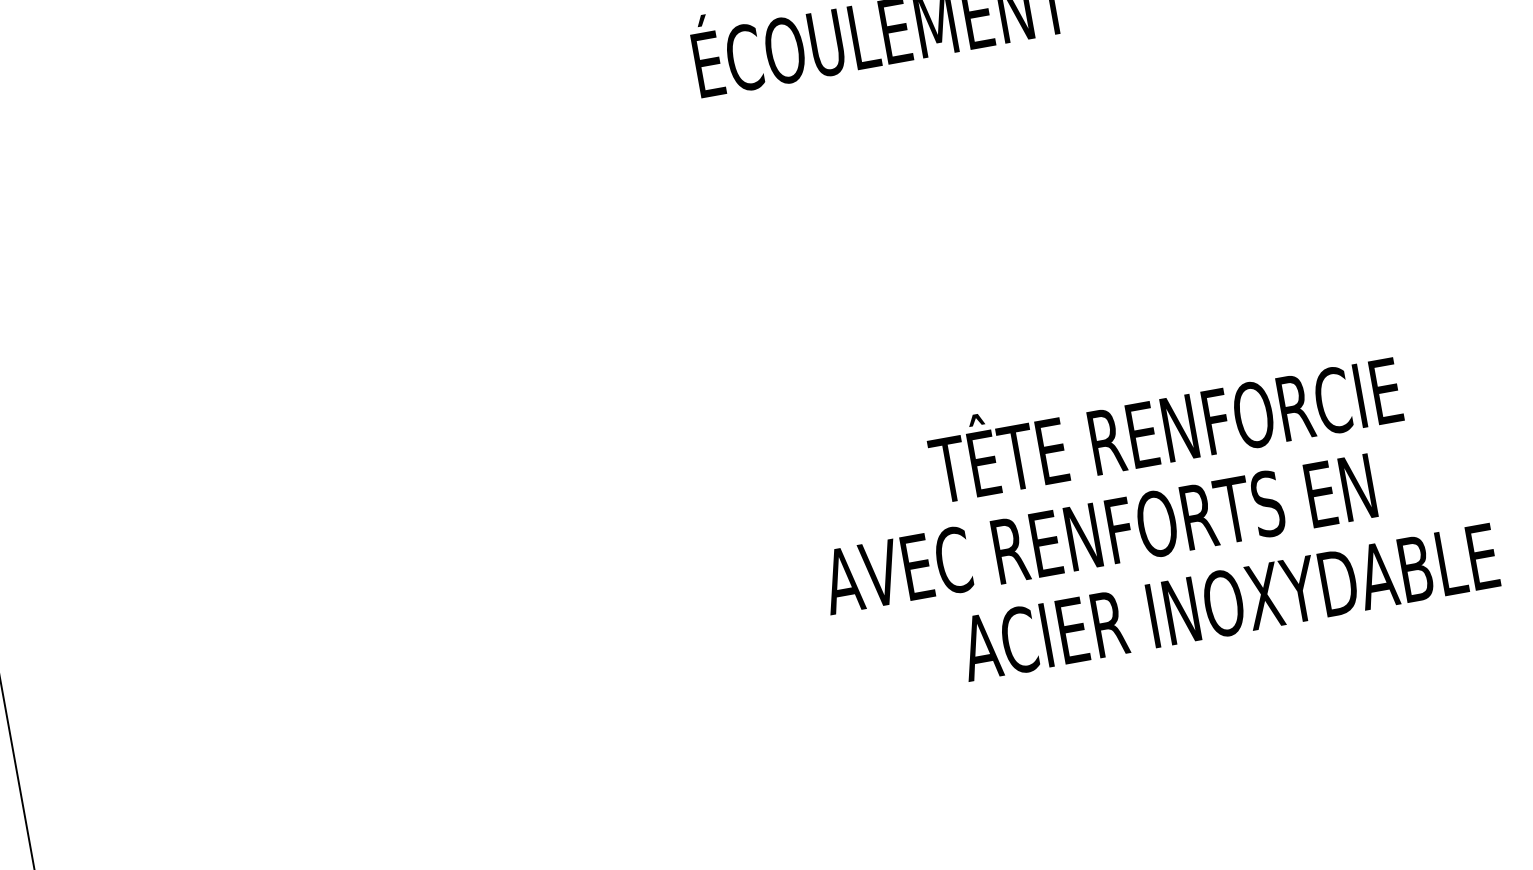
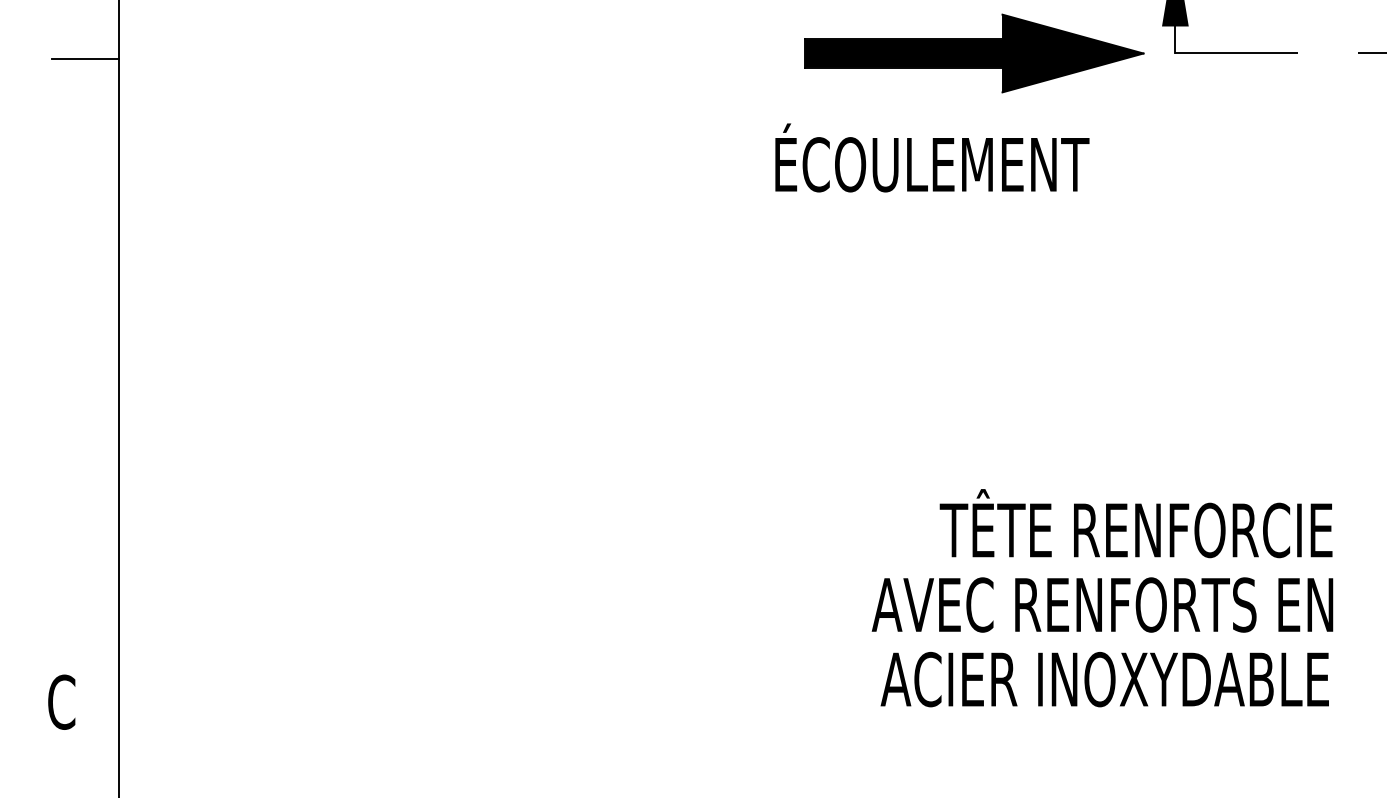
text: (1163, 422) -> (1135, 523), moved
text: (1098, 533) -> (1102, 604), moved
text: (1229, 602) -> (1104, 679), moved

